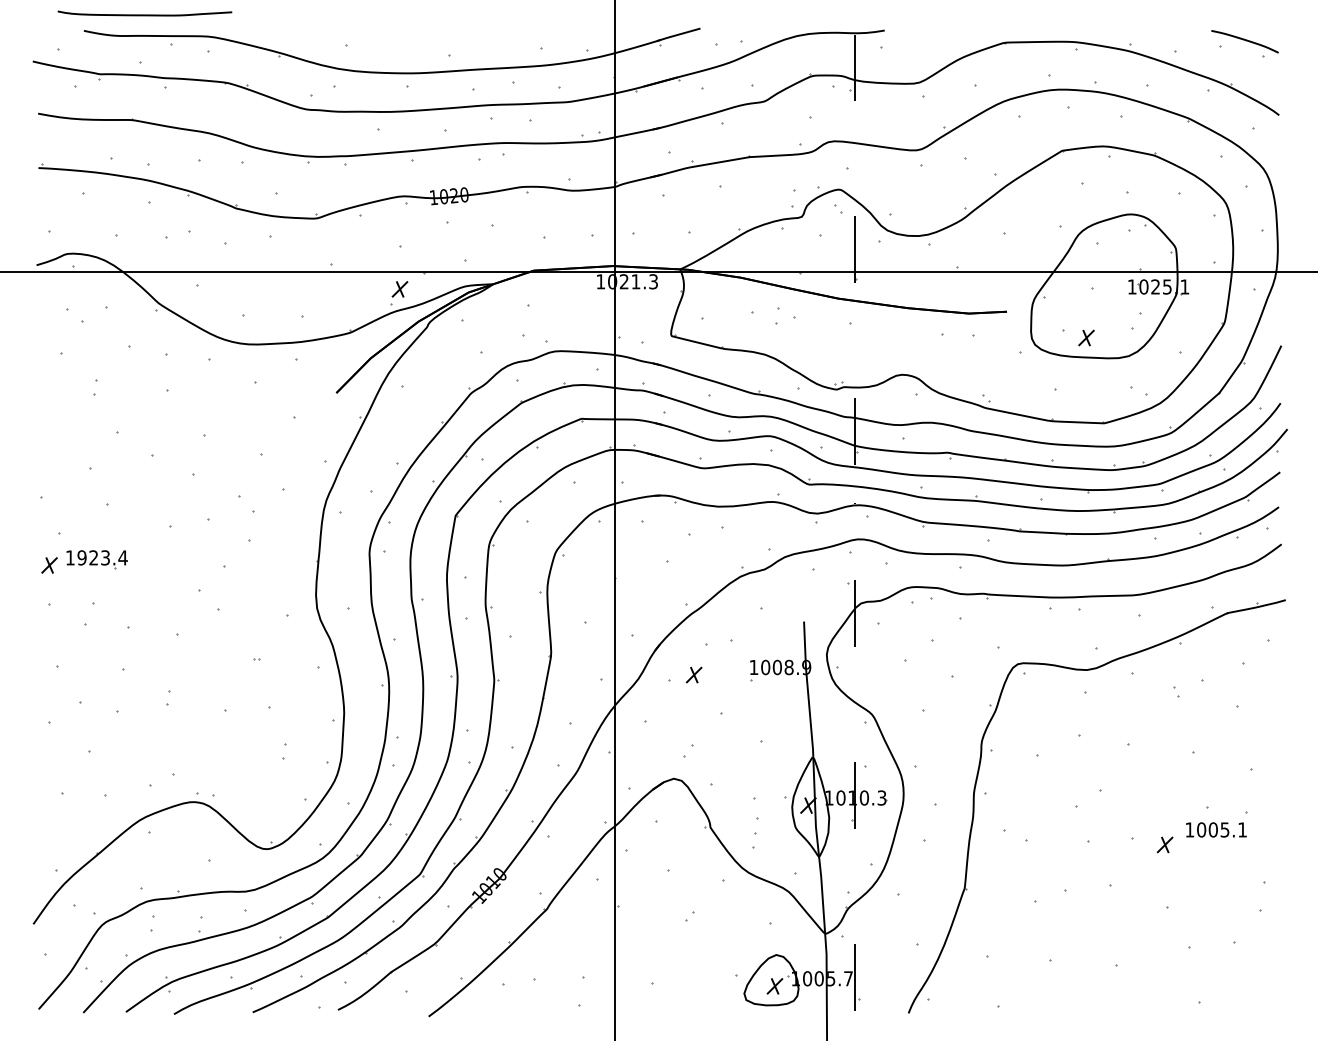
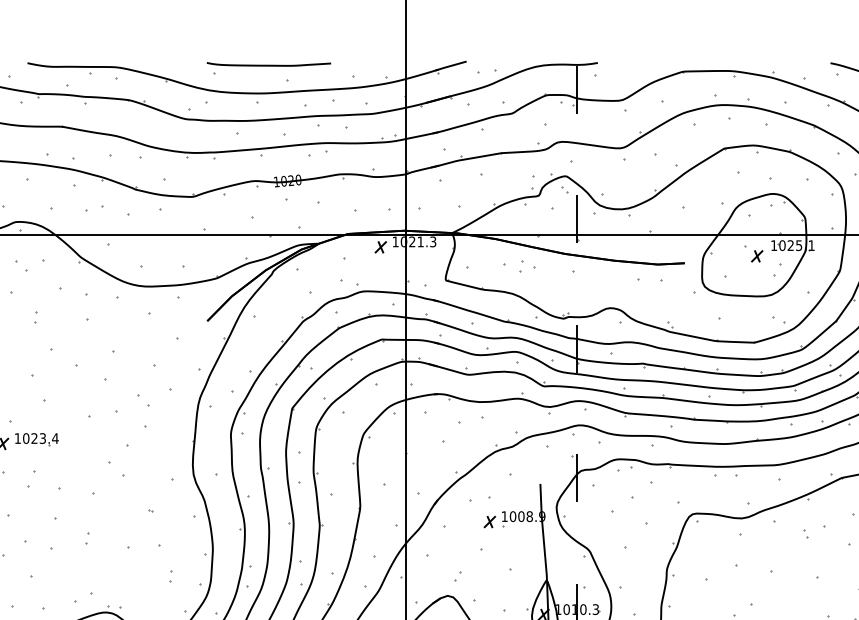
curve: (144, 14) -> (268, 65), moved
part: (399, 289) -> (380, 247), moved
part: (1086, 337) -> (757, 255), moved
text: (81, 557) -> (25, 438), 1923.4 -> 1023.4
part: (693, 674) -> (489, 521), moved

